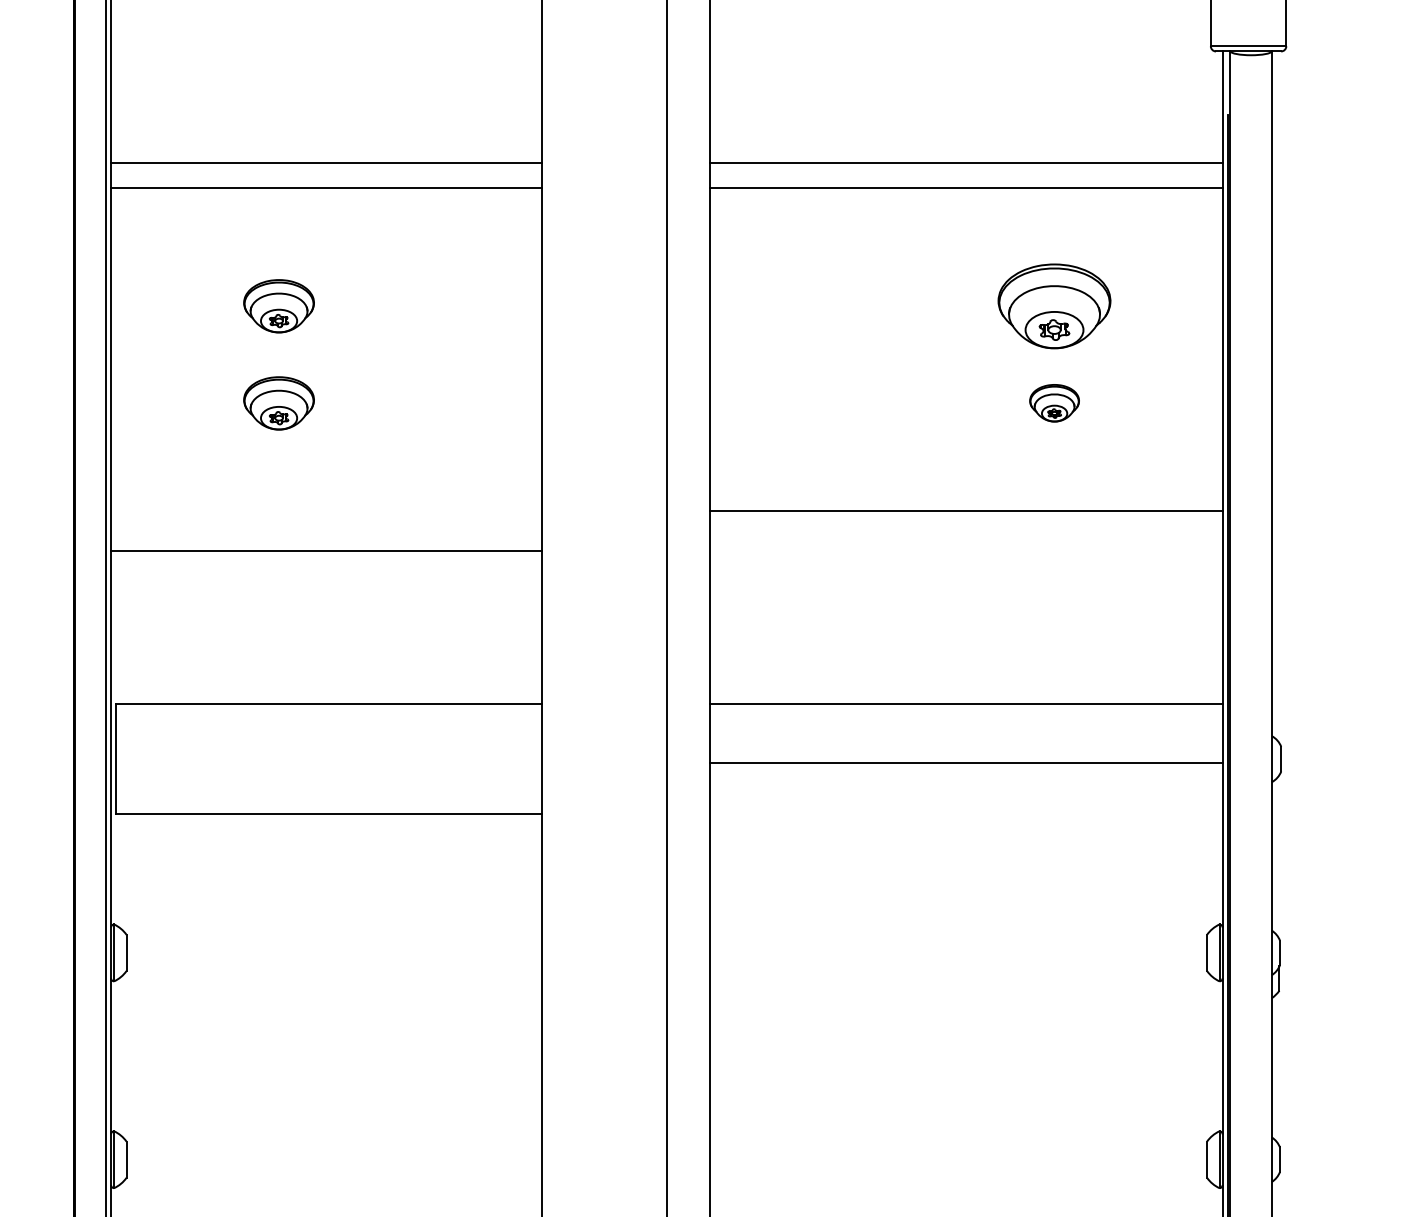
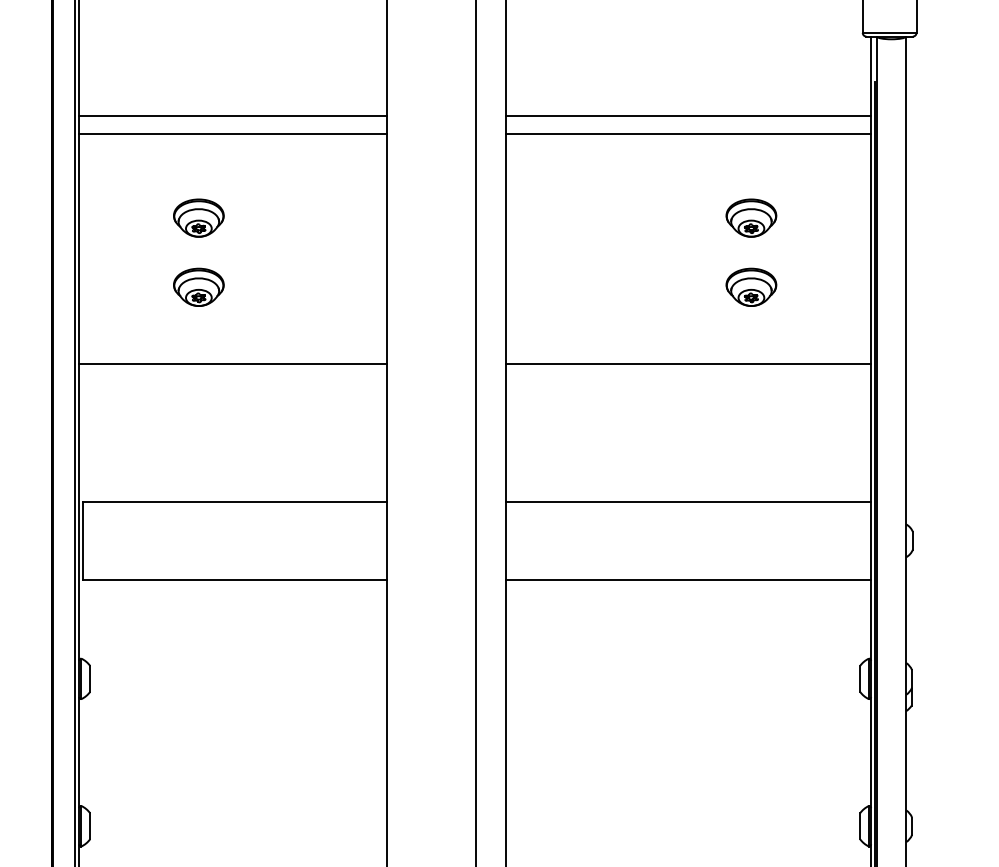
part: (1054, 305) -> (751, 217), size x0.62
part: (1054, 402) -> (751, 286), size x1.43
line: (326, 550) -> (232, 364), moved
line: (966, 762) -> (688, 579), moved

